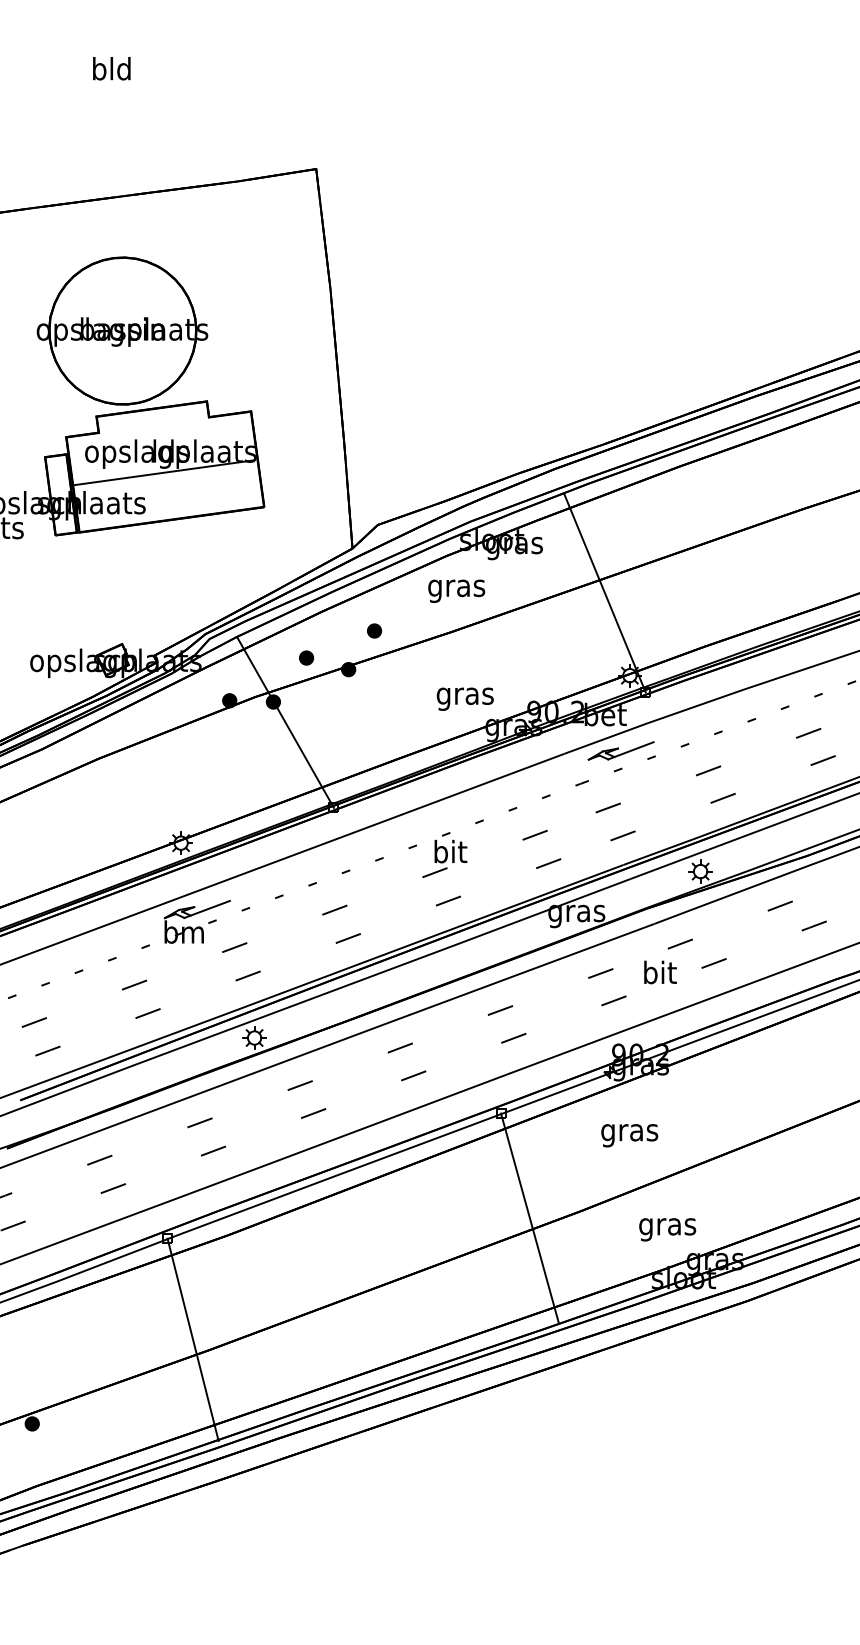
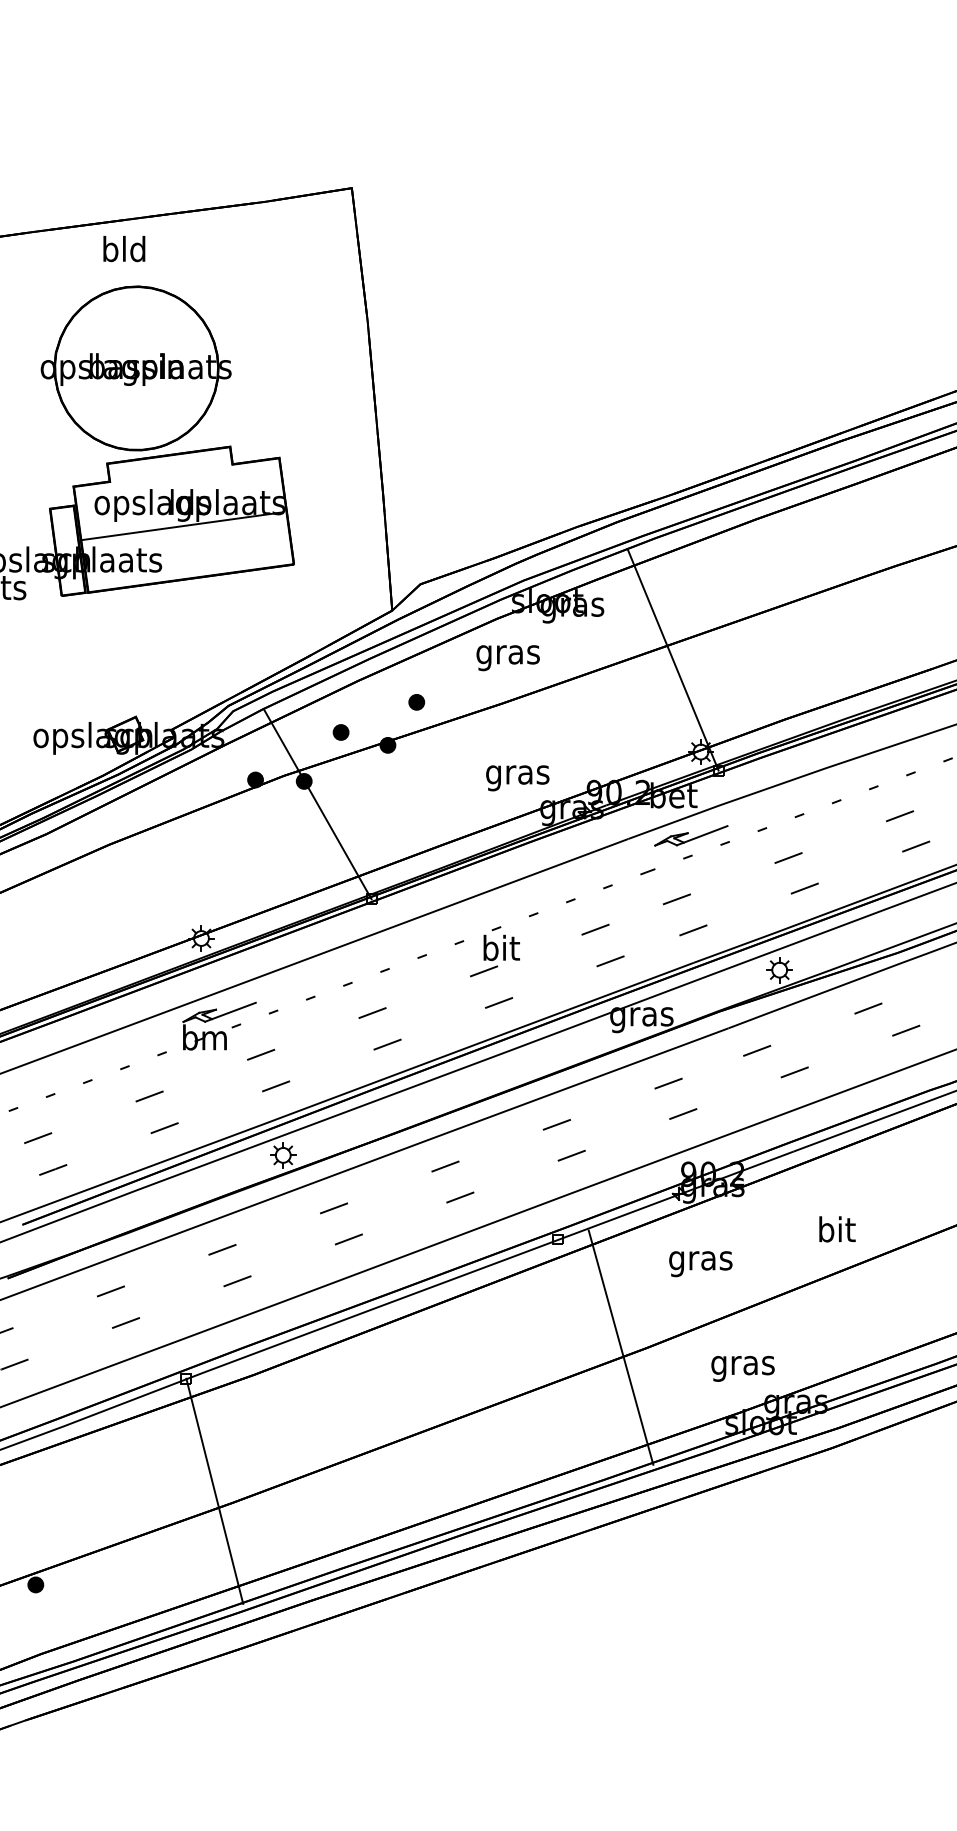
text: (111, 68) -> (123, 248), moved
text: (660, 972) -> (837, 1229), moved
line: (530, 1218) -> (621, 1347), moved

